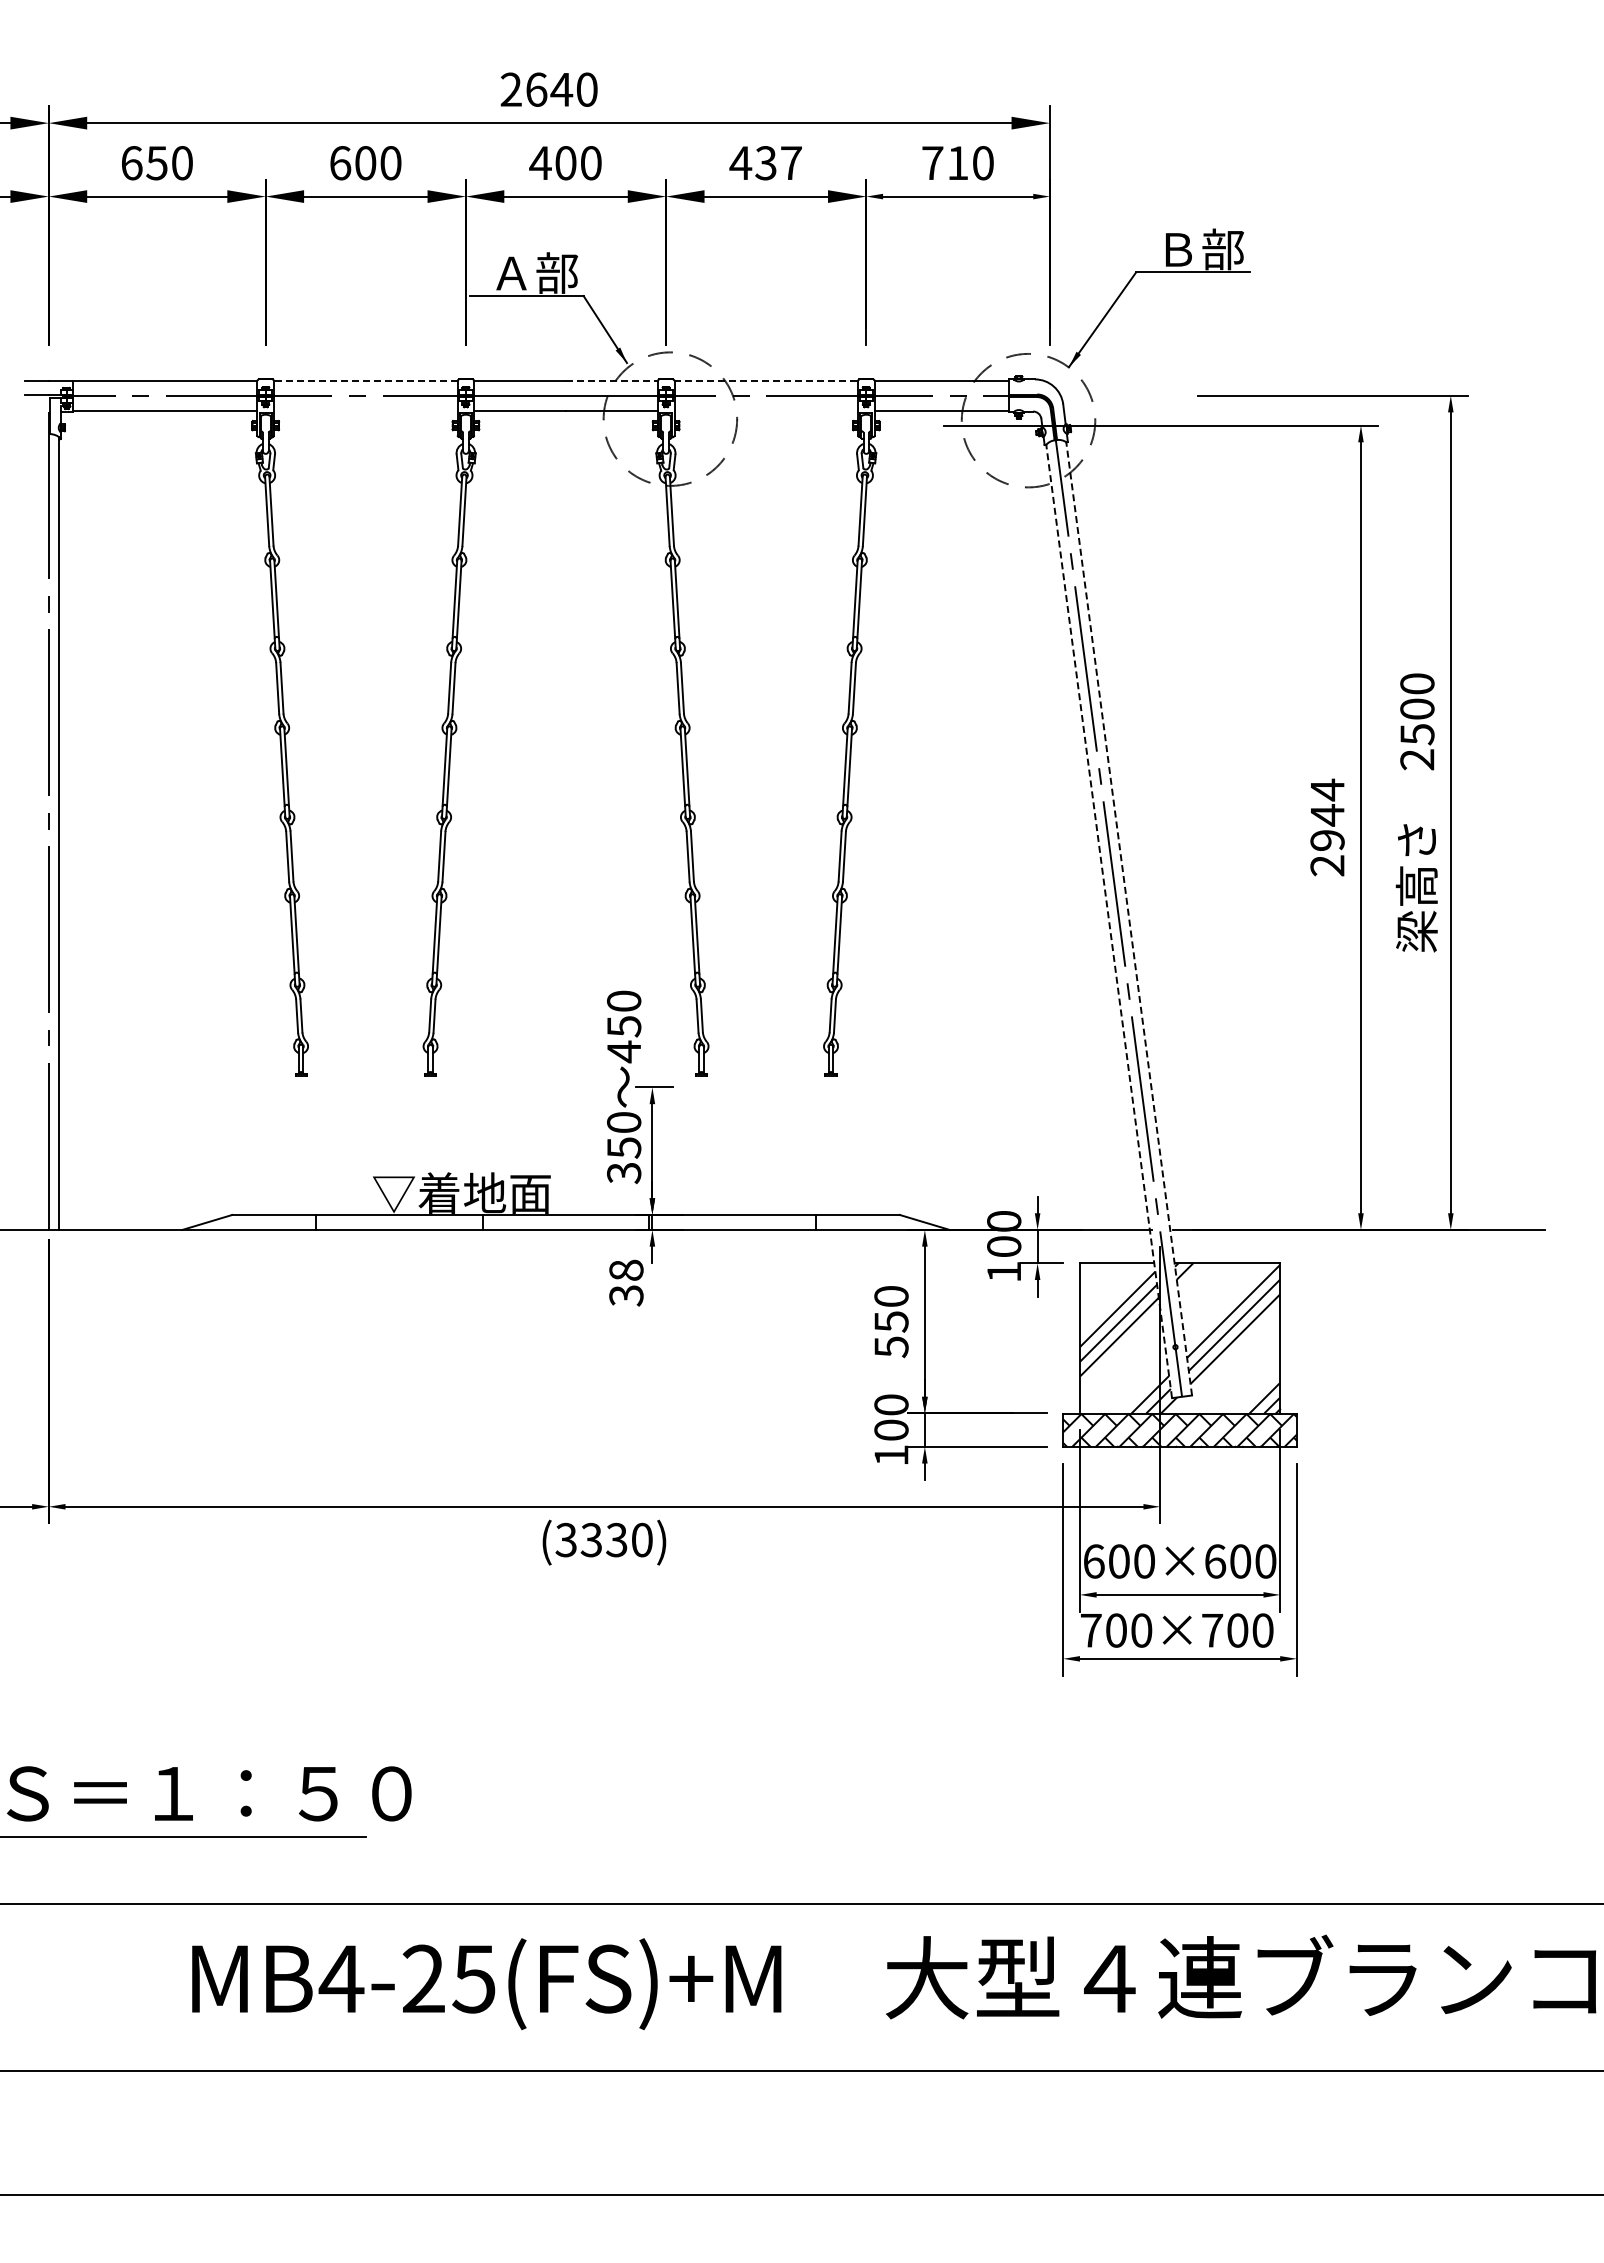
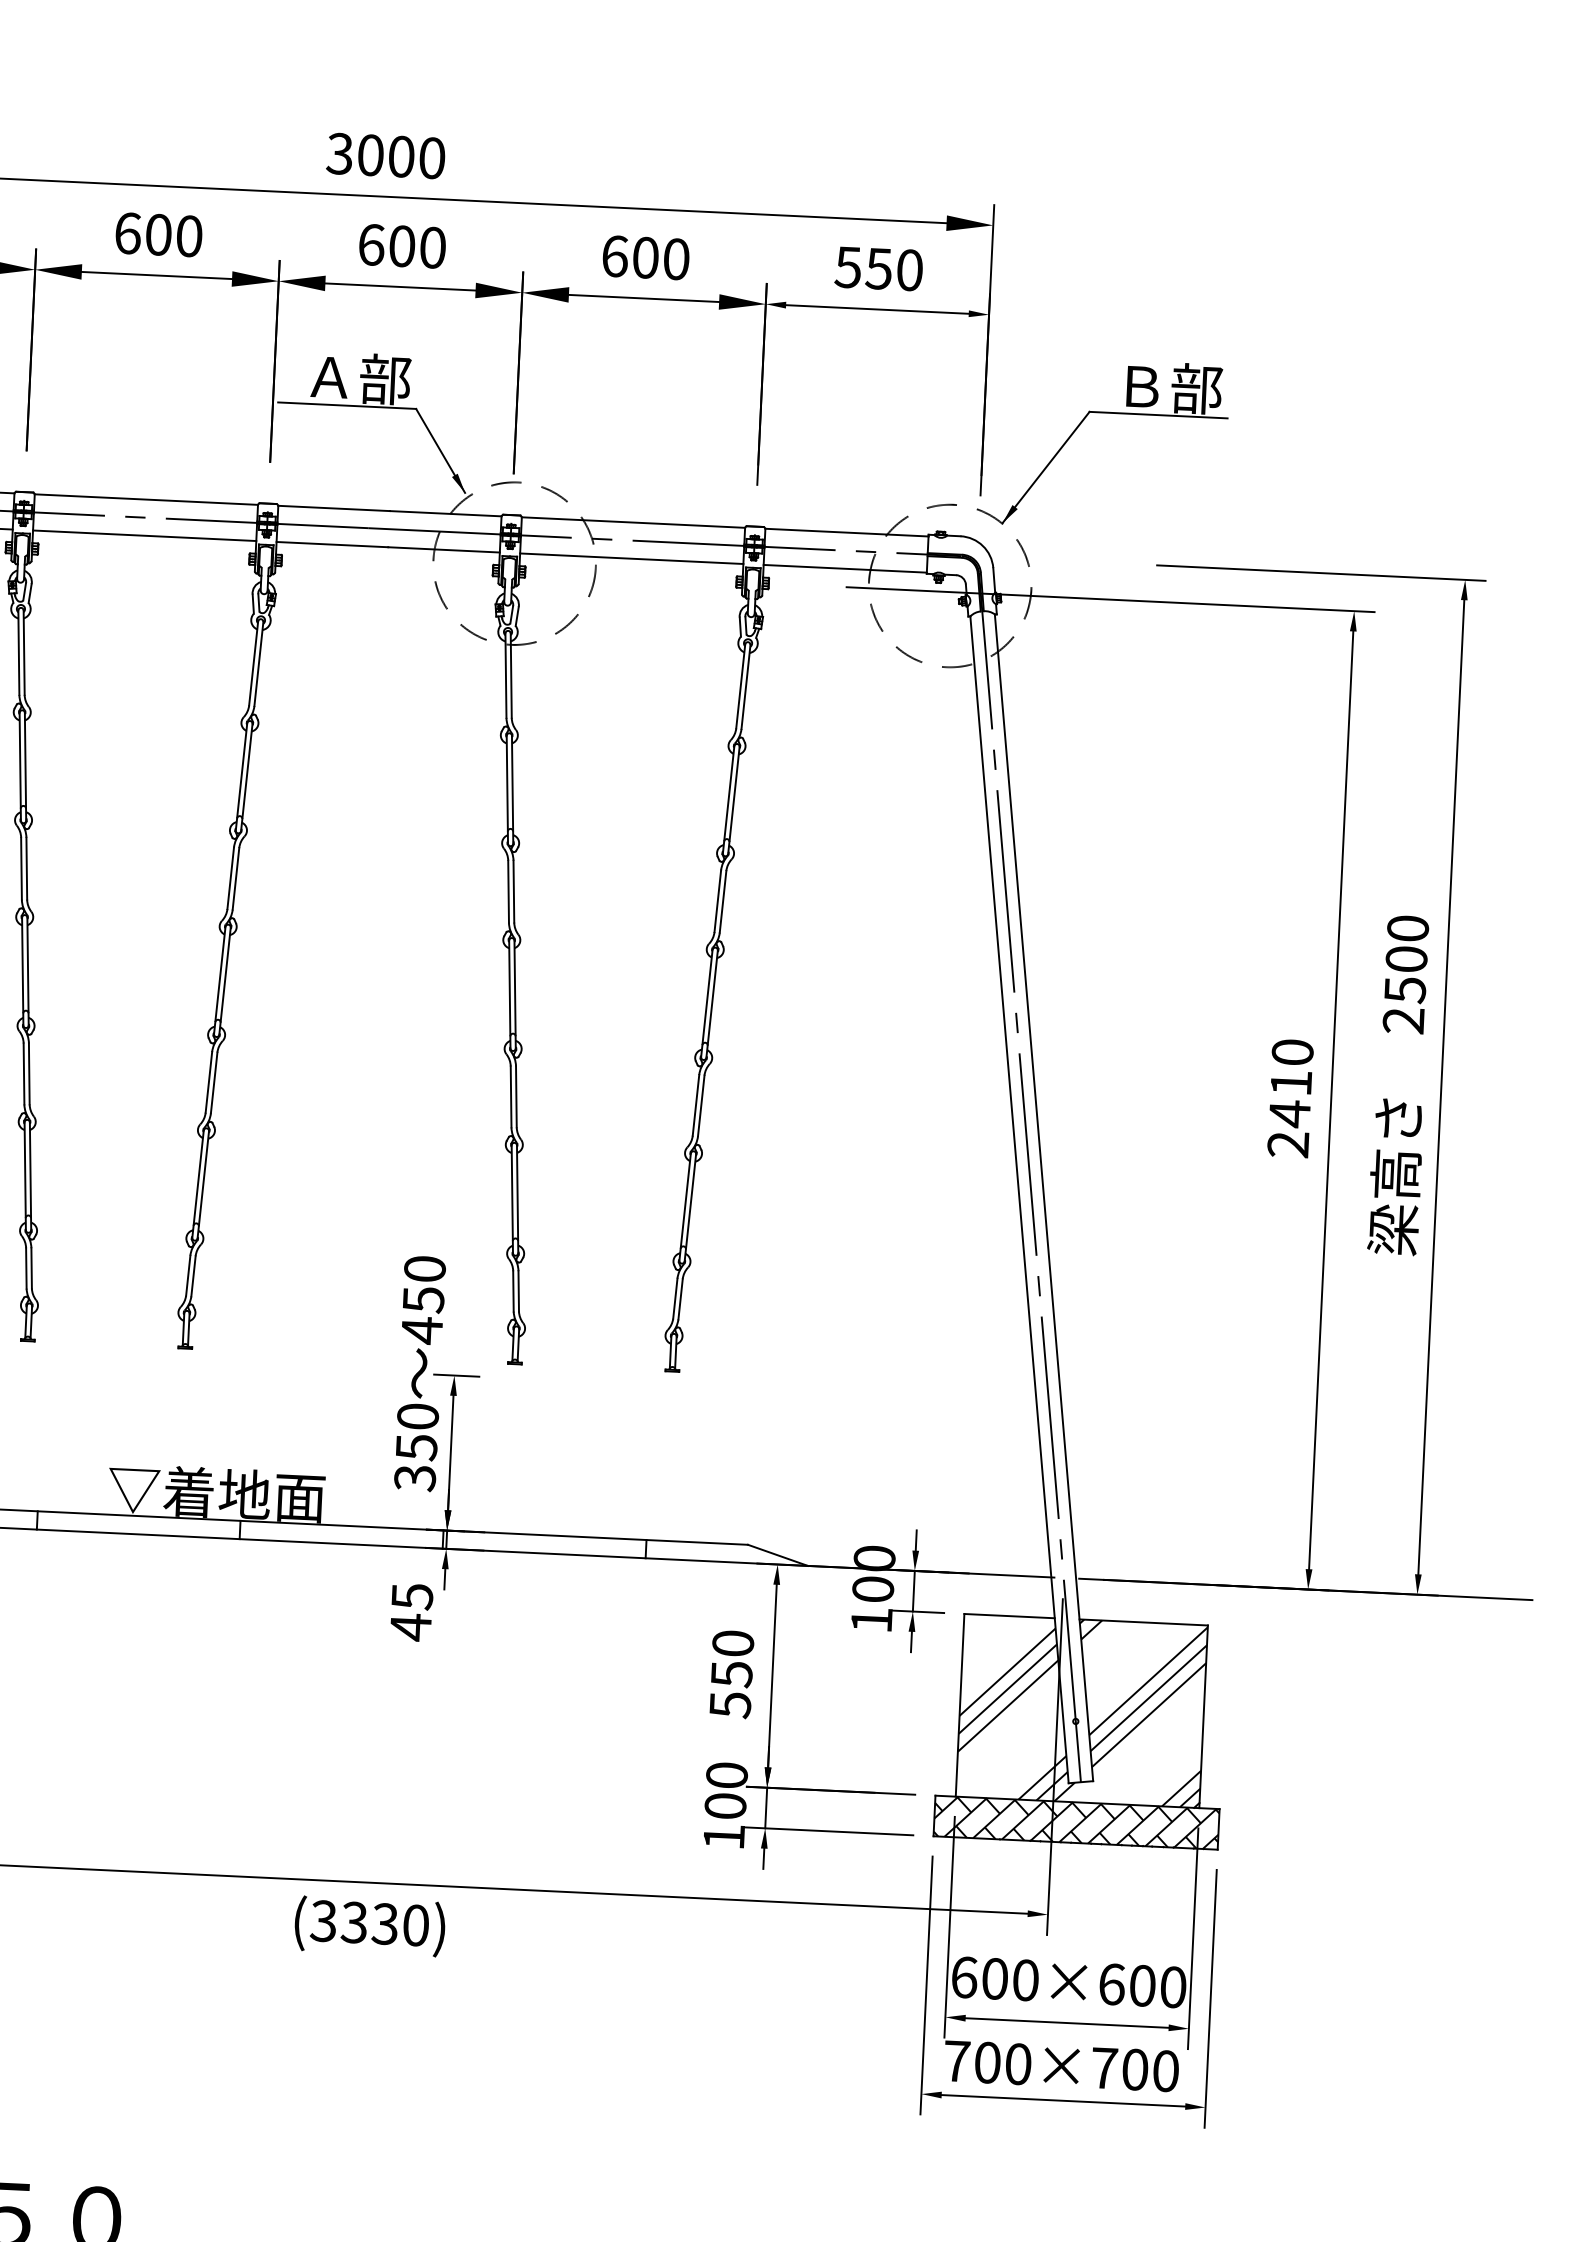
text: (536, 89) -> (370, 155), 2640 -> 3000
text: (540, 163) -> (371, 245), 400 -> 600
text: (765, 163) -> (644, 258), 437 -> 600
text: (944, 163) -> (862, 268), 710 -> 550
line: (365, 380) -> (146, 499), dashed -> solid
line: (611, 380) -> (445, 513), dashed -> solid
line: (766, 380) -> (633, 522), dashed -> solid
line: (365, 410) -> (144, 535), added
line: (766, 410) -> (632, 558), added
text: (1327, 815) -> (1291, 1083), 2944 -> 2410
line: (1129, 918) -> (1044, 1197), dashed -> solid
line: (1109, 921) -> (1019, 1199), dashed -> solid
text: (626, 1283) -> (411, 1612), 38 -> 45

